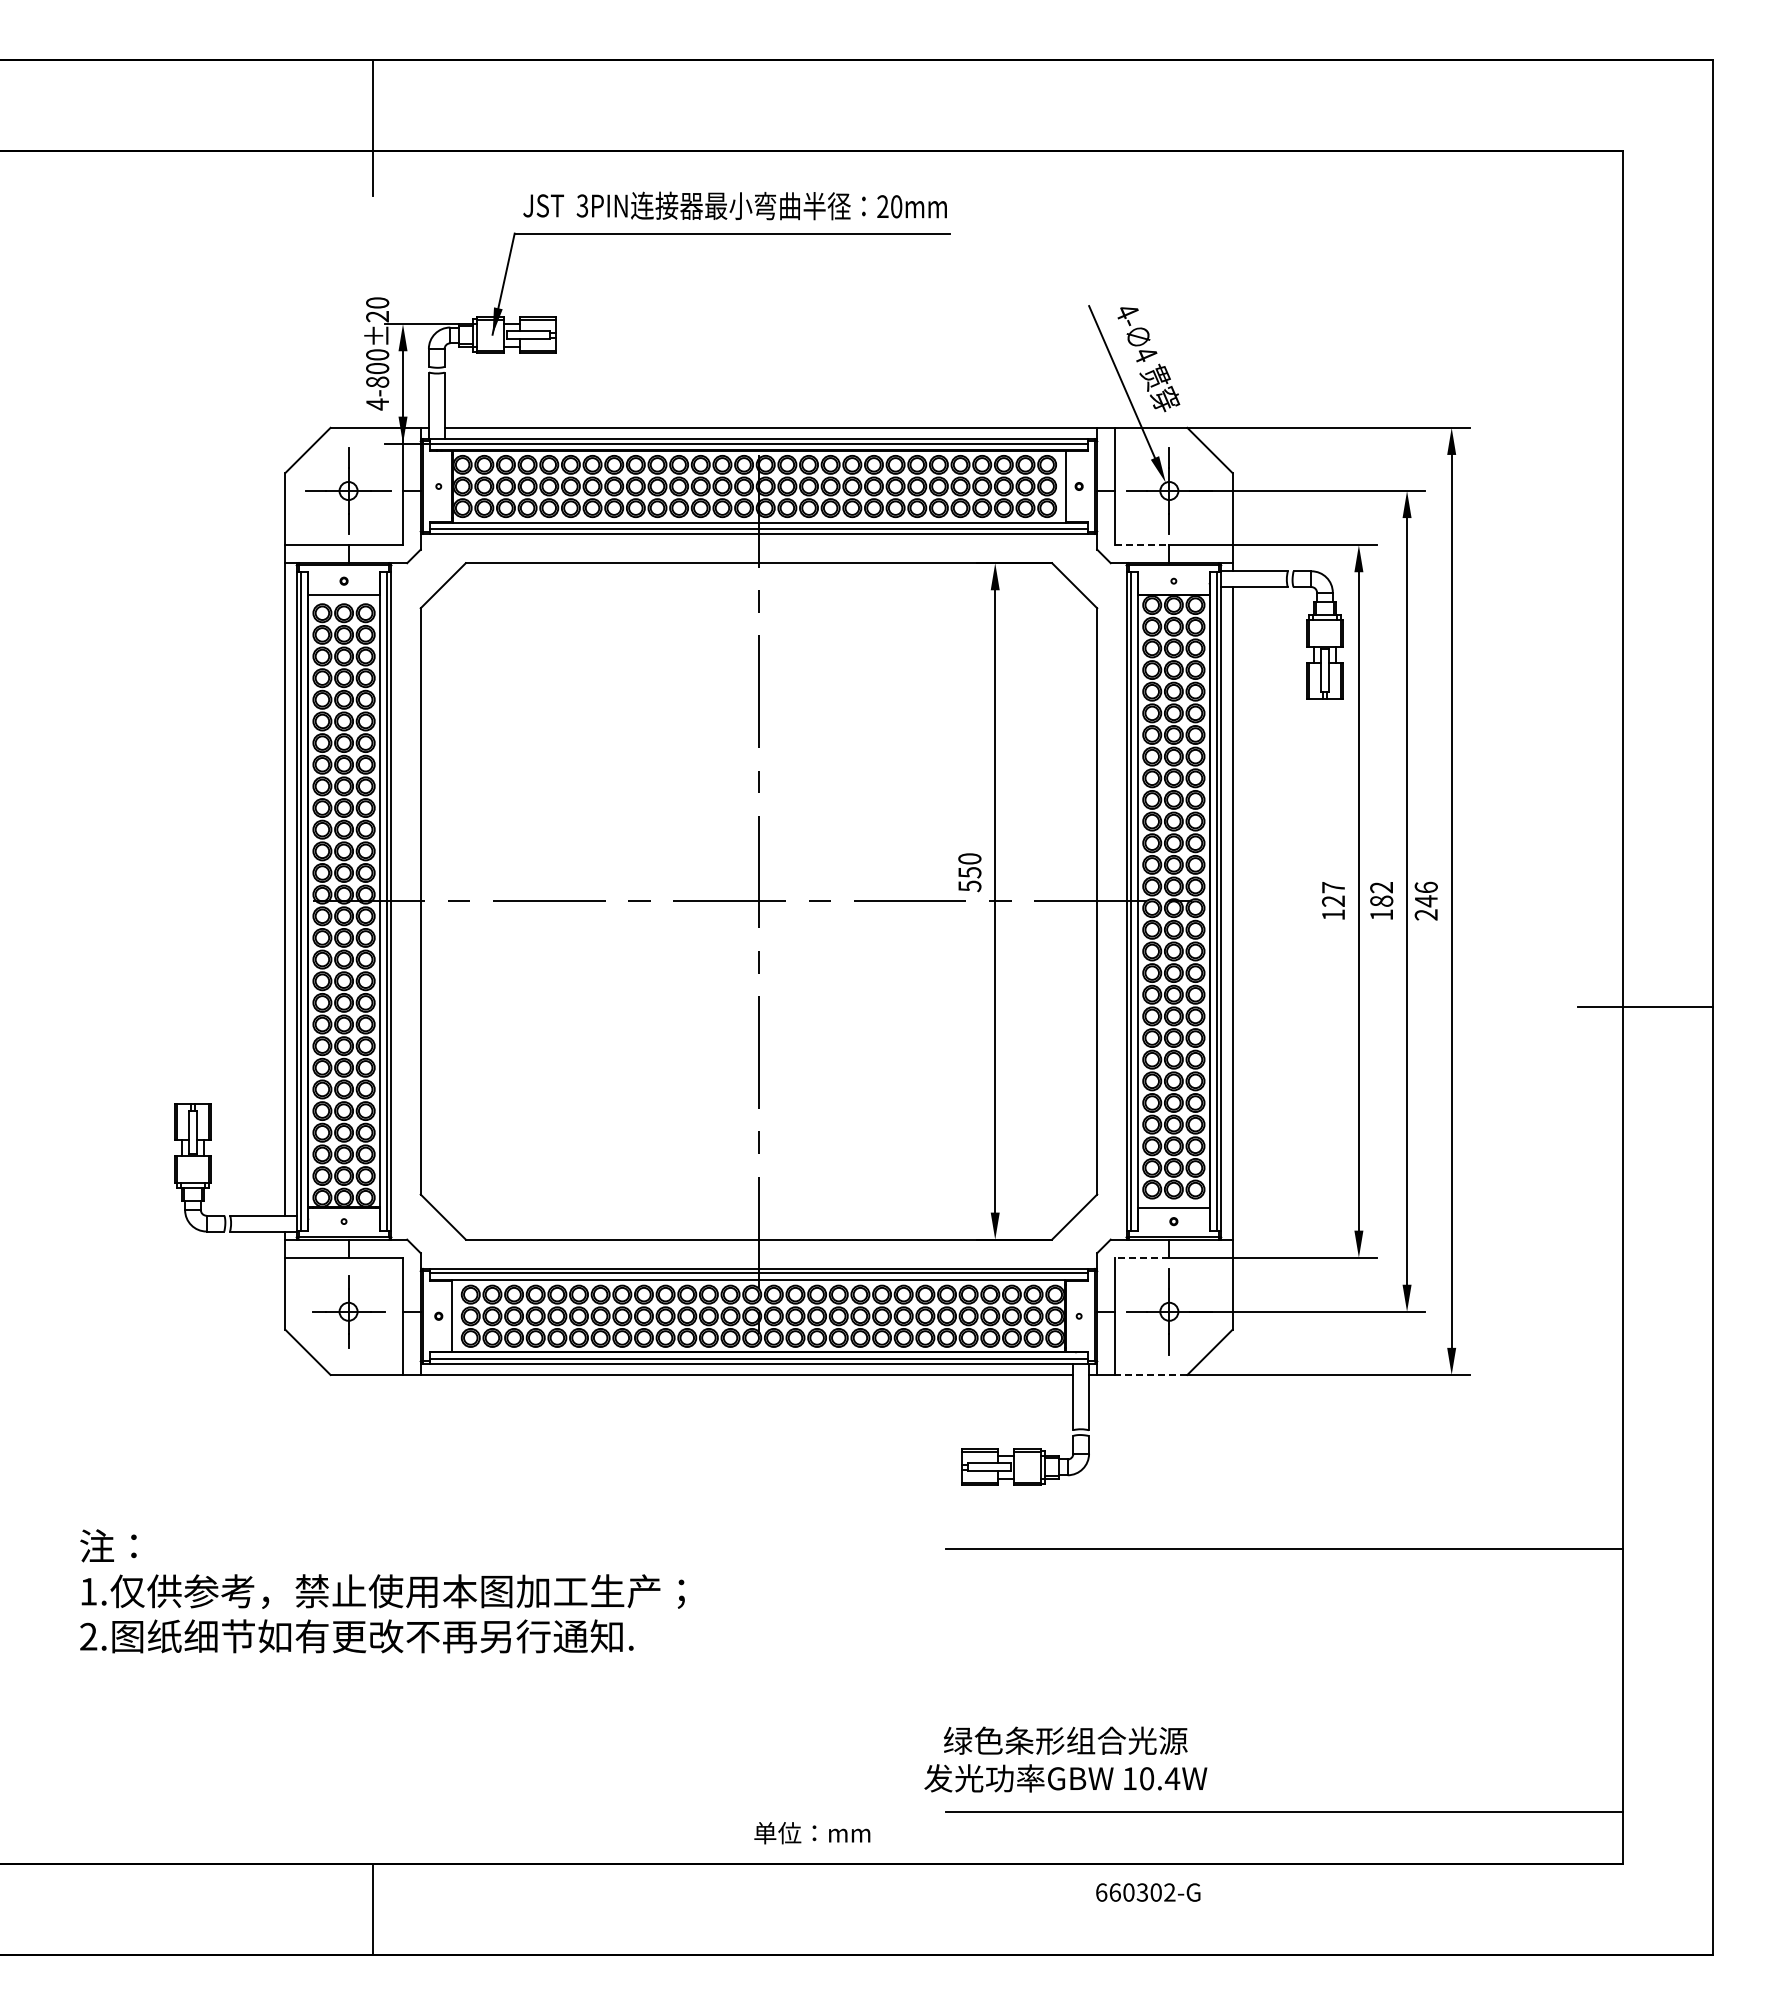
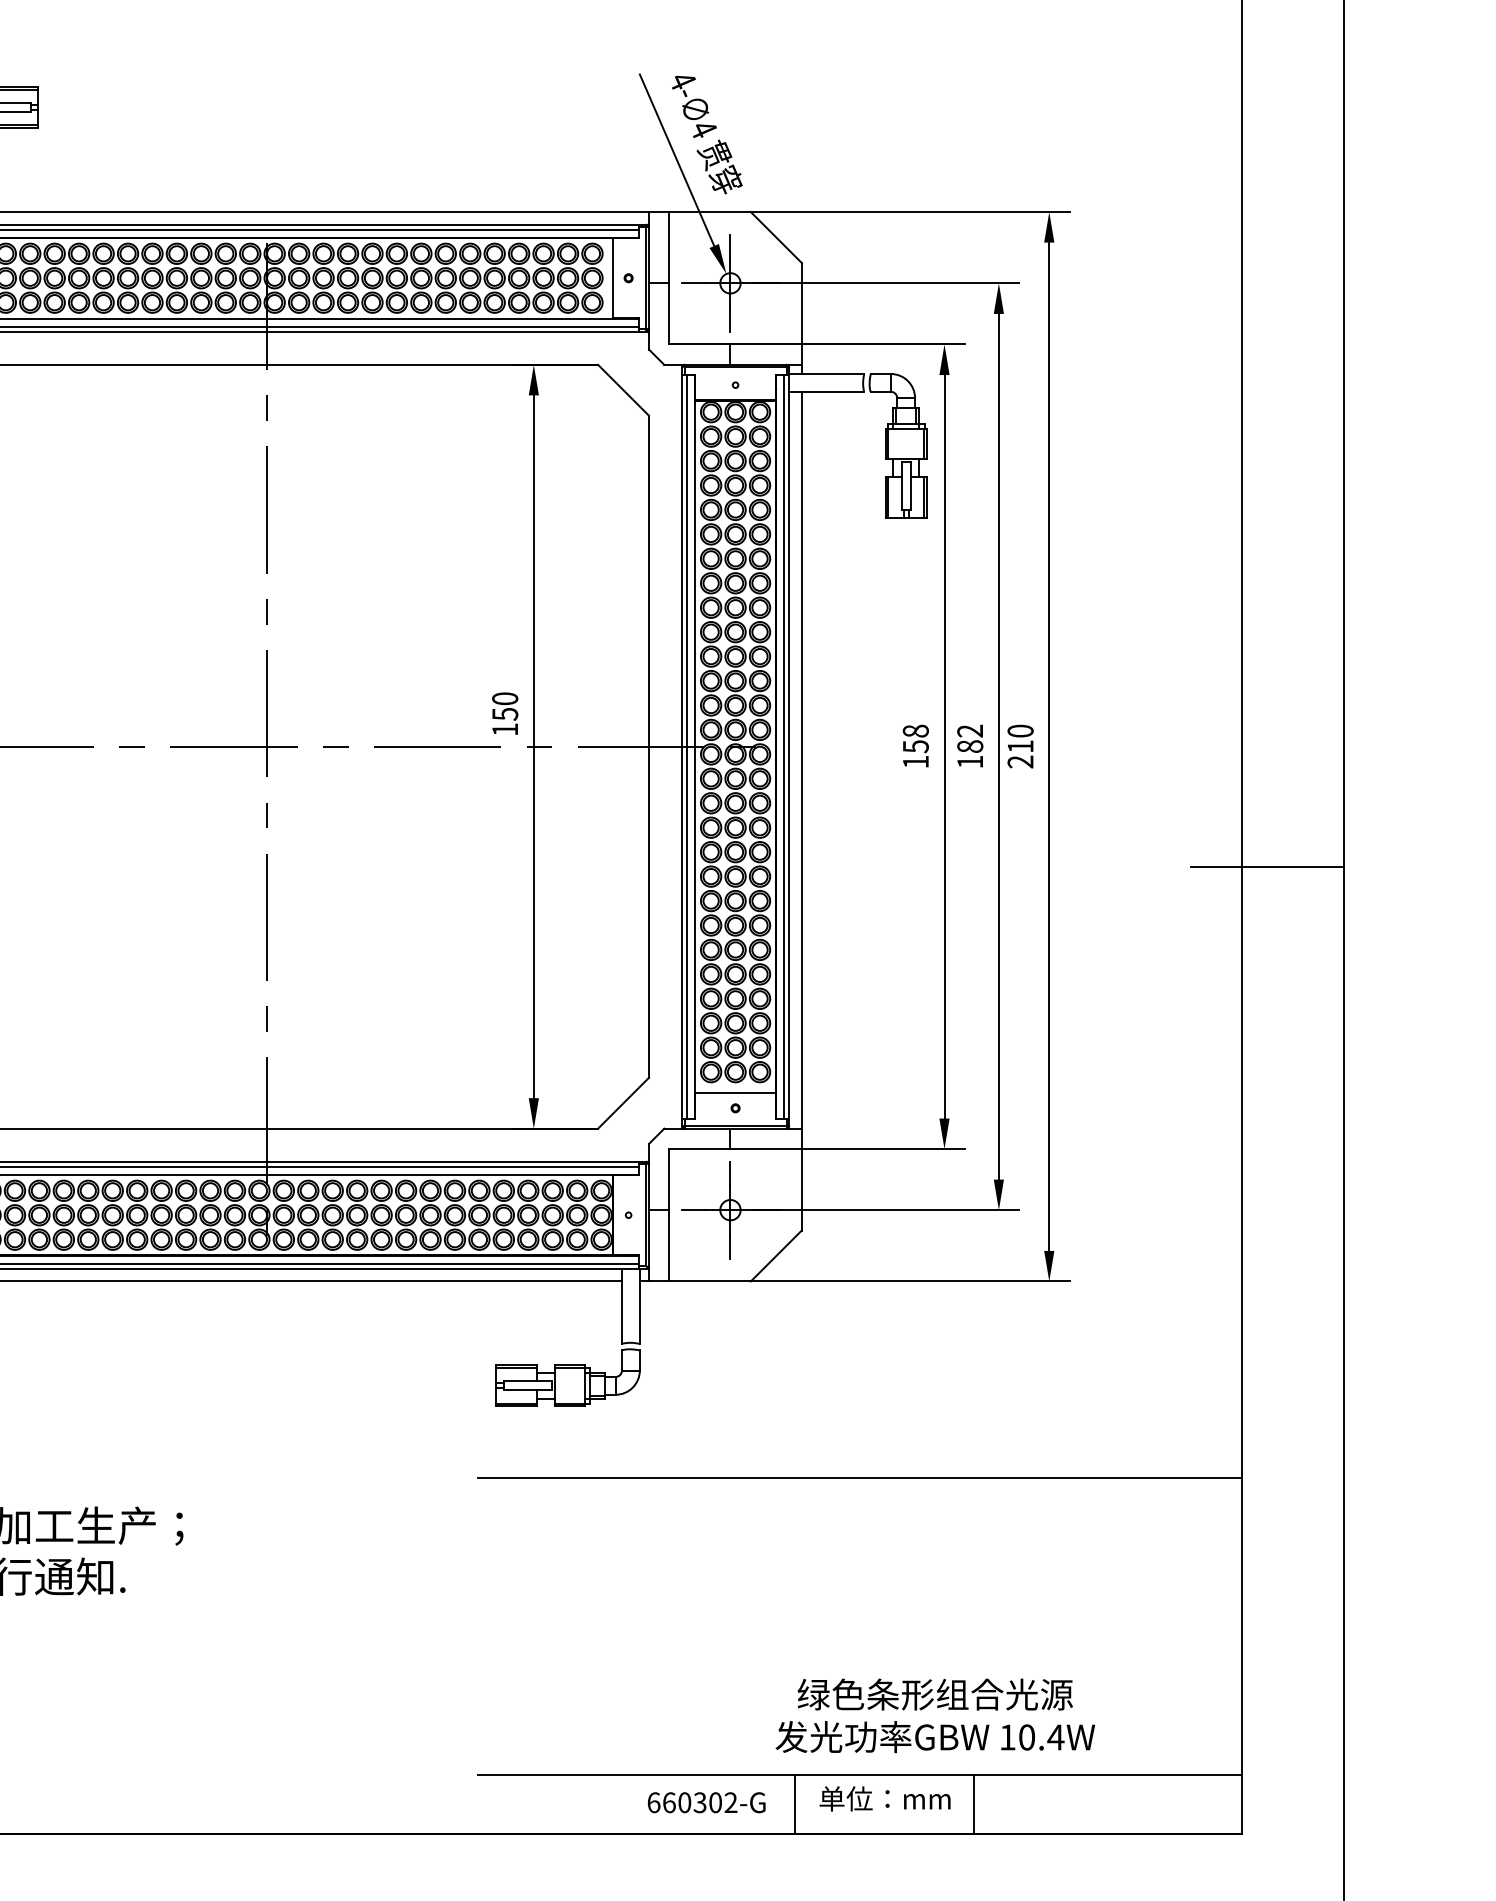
line: (1142, 545) -> (700, 344), dashed -> solid
text: (969, 886) -> (504, 729), 550 -> 150
text: (1333, 894) -> (915, 738), 127 -> 158
text: (1425, 894) -> (1019, 738), 246 -> 210
line: (1141, 1257) -> (699, 1148), dashed -> solid
line: (1150, 1374) -> (709, 1280), dashed -> solid
text: (1065, 1759) -> (935, 1715), moved
text: (812, 1833) -> (885, 1799), moved
line: (1226, 1837) -> (794, 1803), added
line: (1385, 1837) -> (974, 1803), added
text: (1148, 1892) -> (706, 1802), moved

